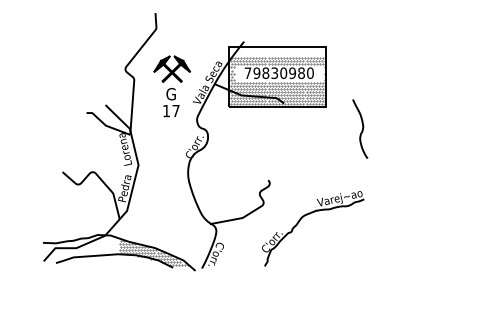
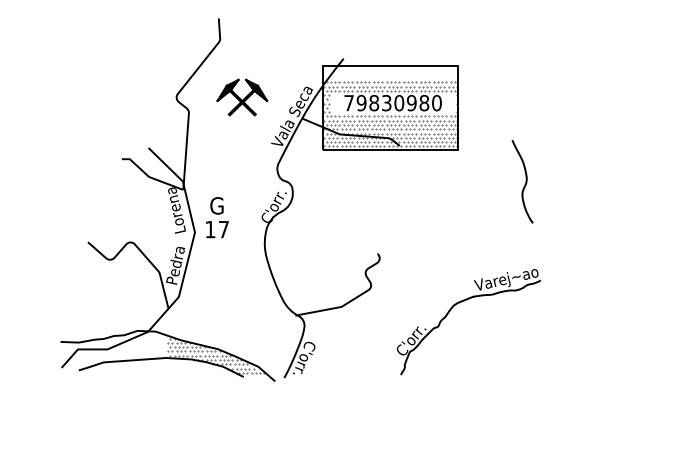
text: (171, 102) -> (217, 217), moved
curve: (362, 128) -> (525, 180), moved
part: (310, 214) -> (465, 302), moved

